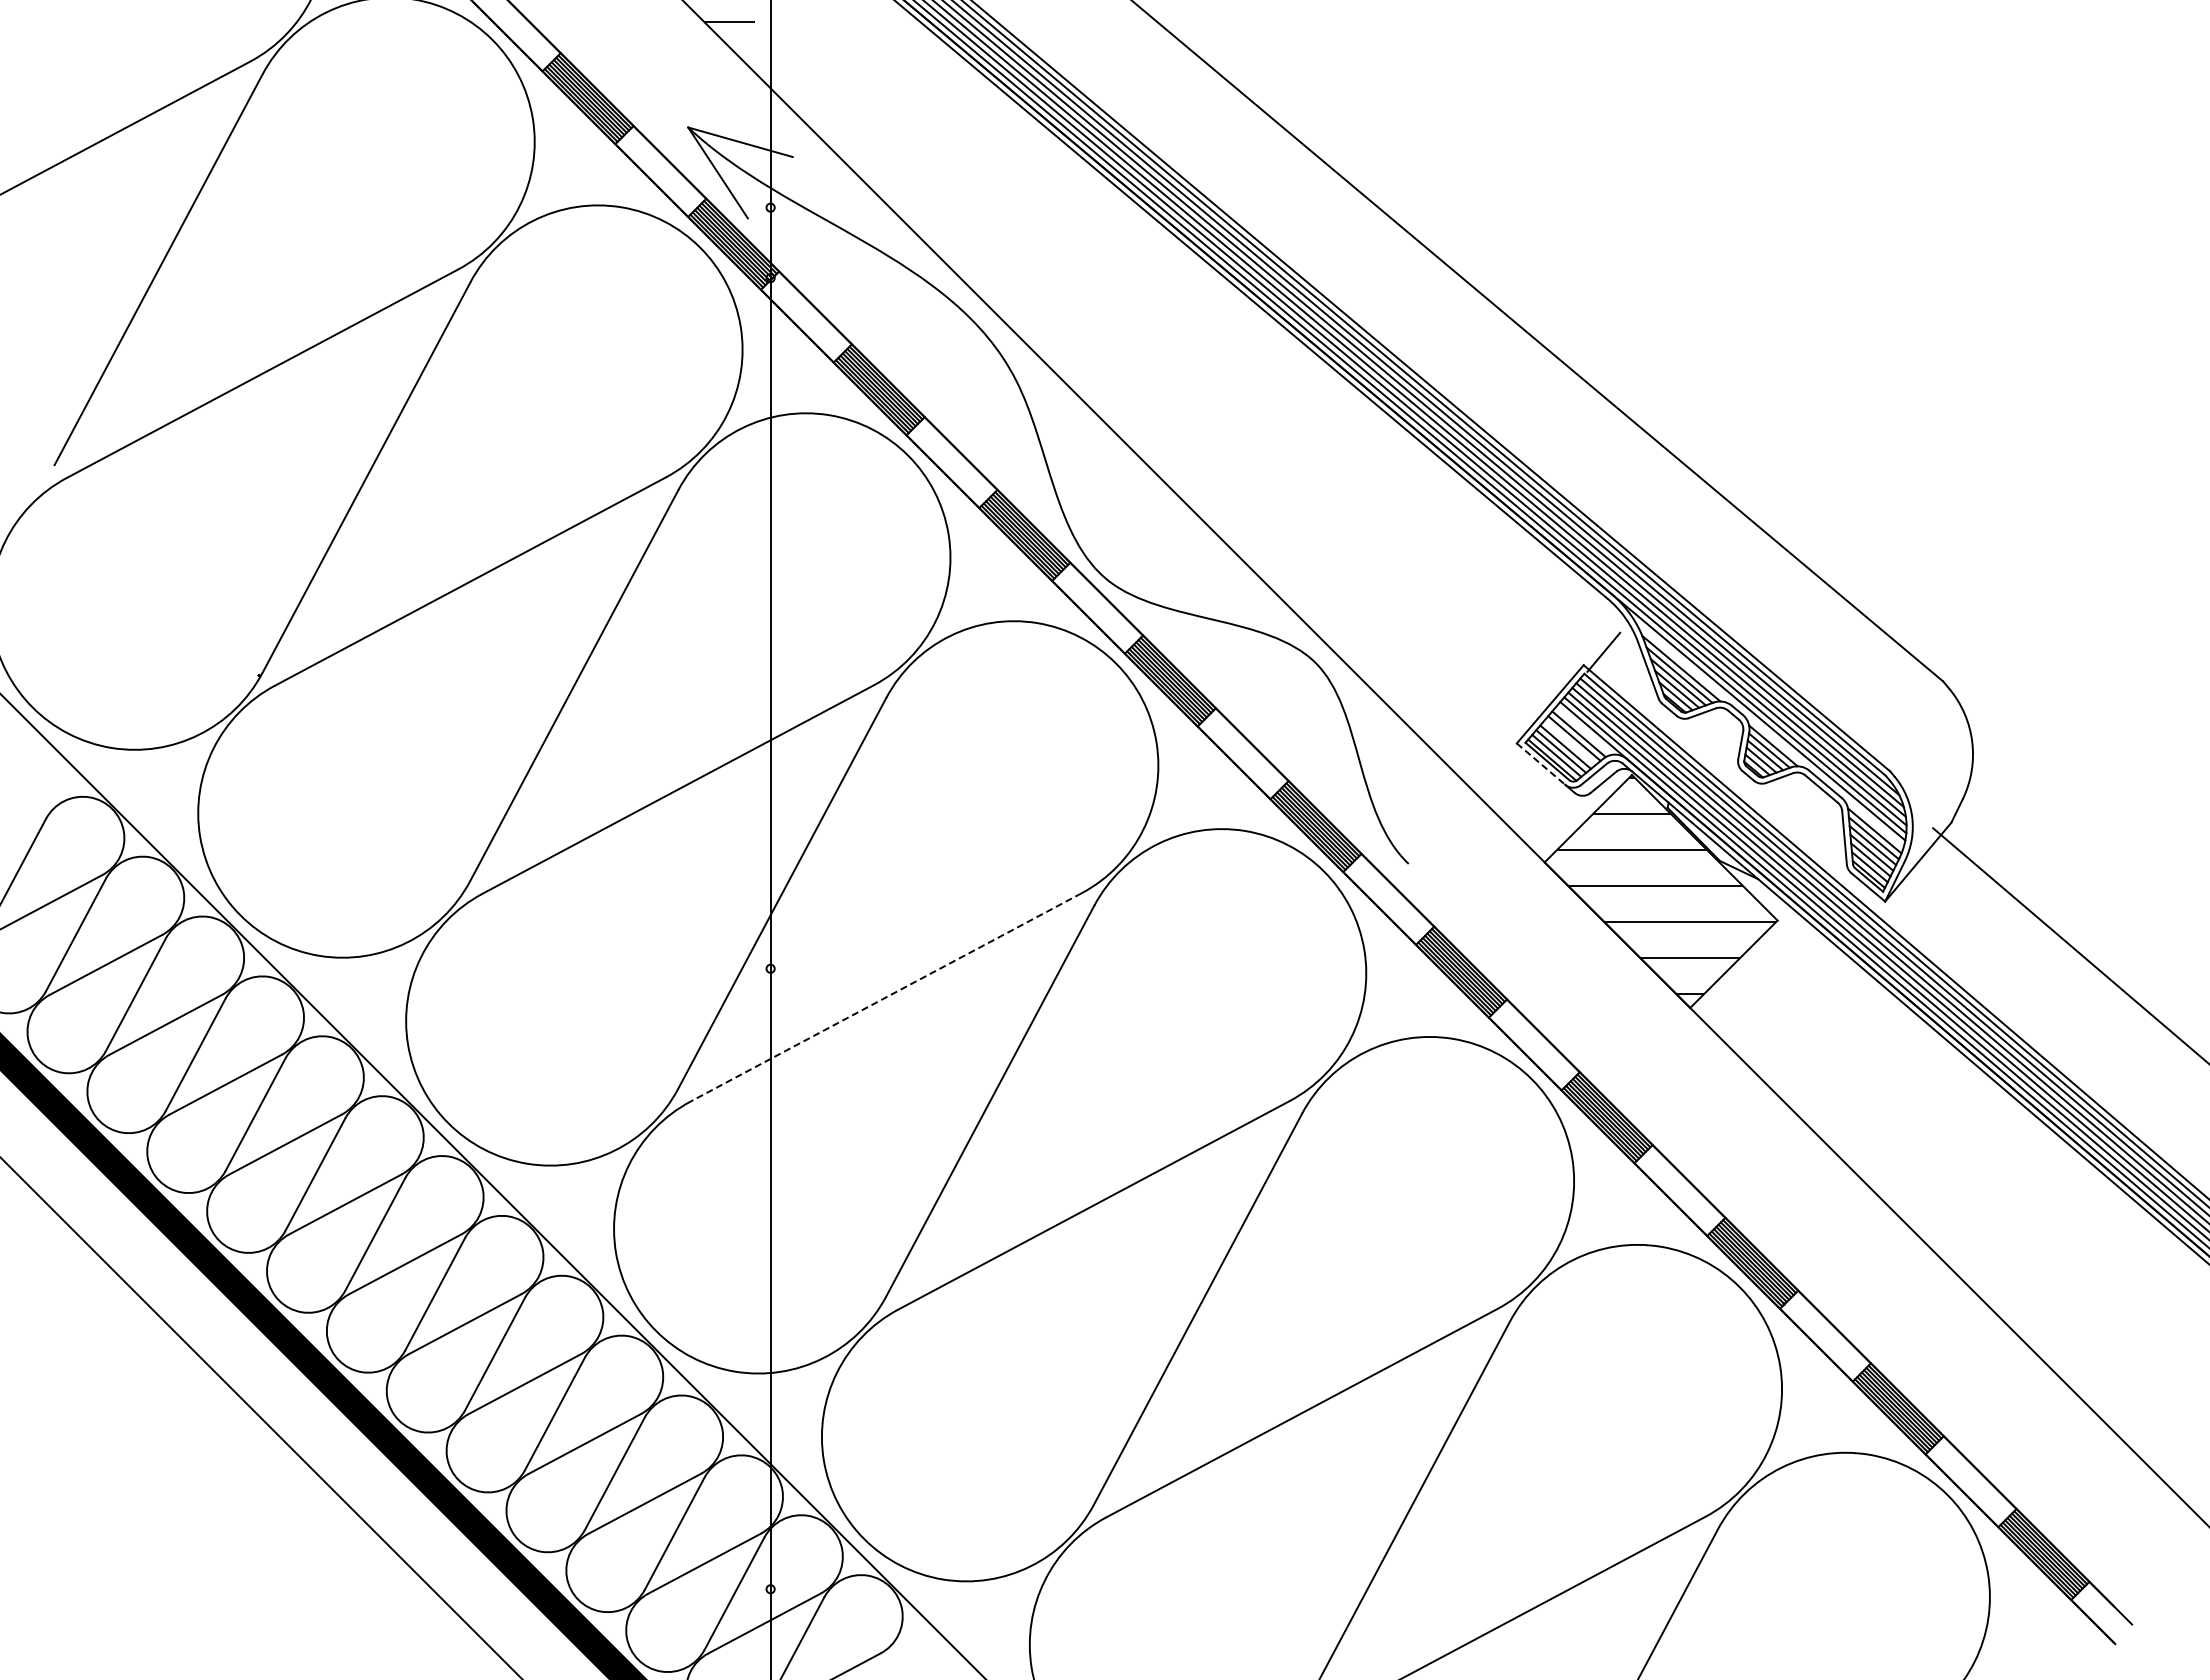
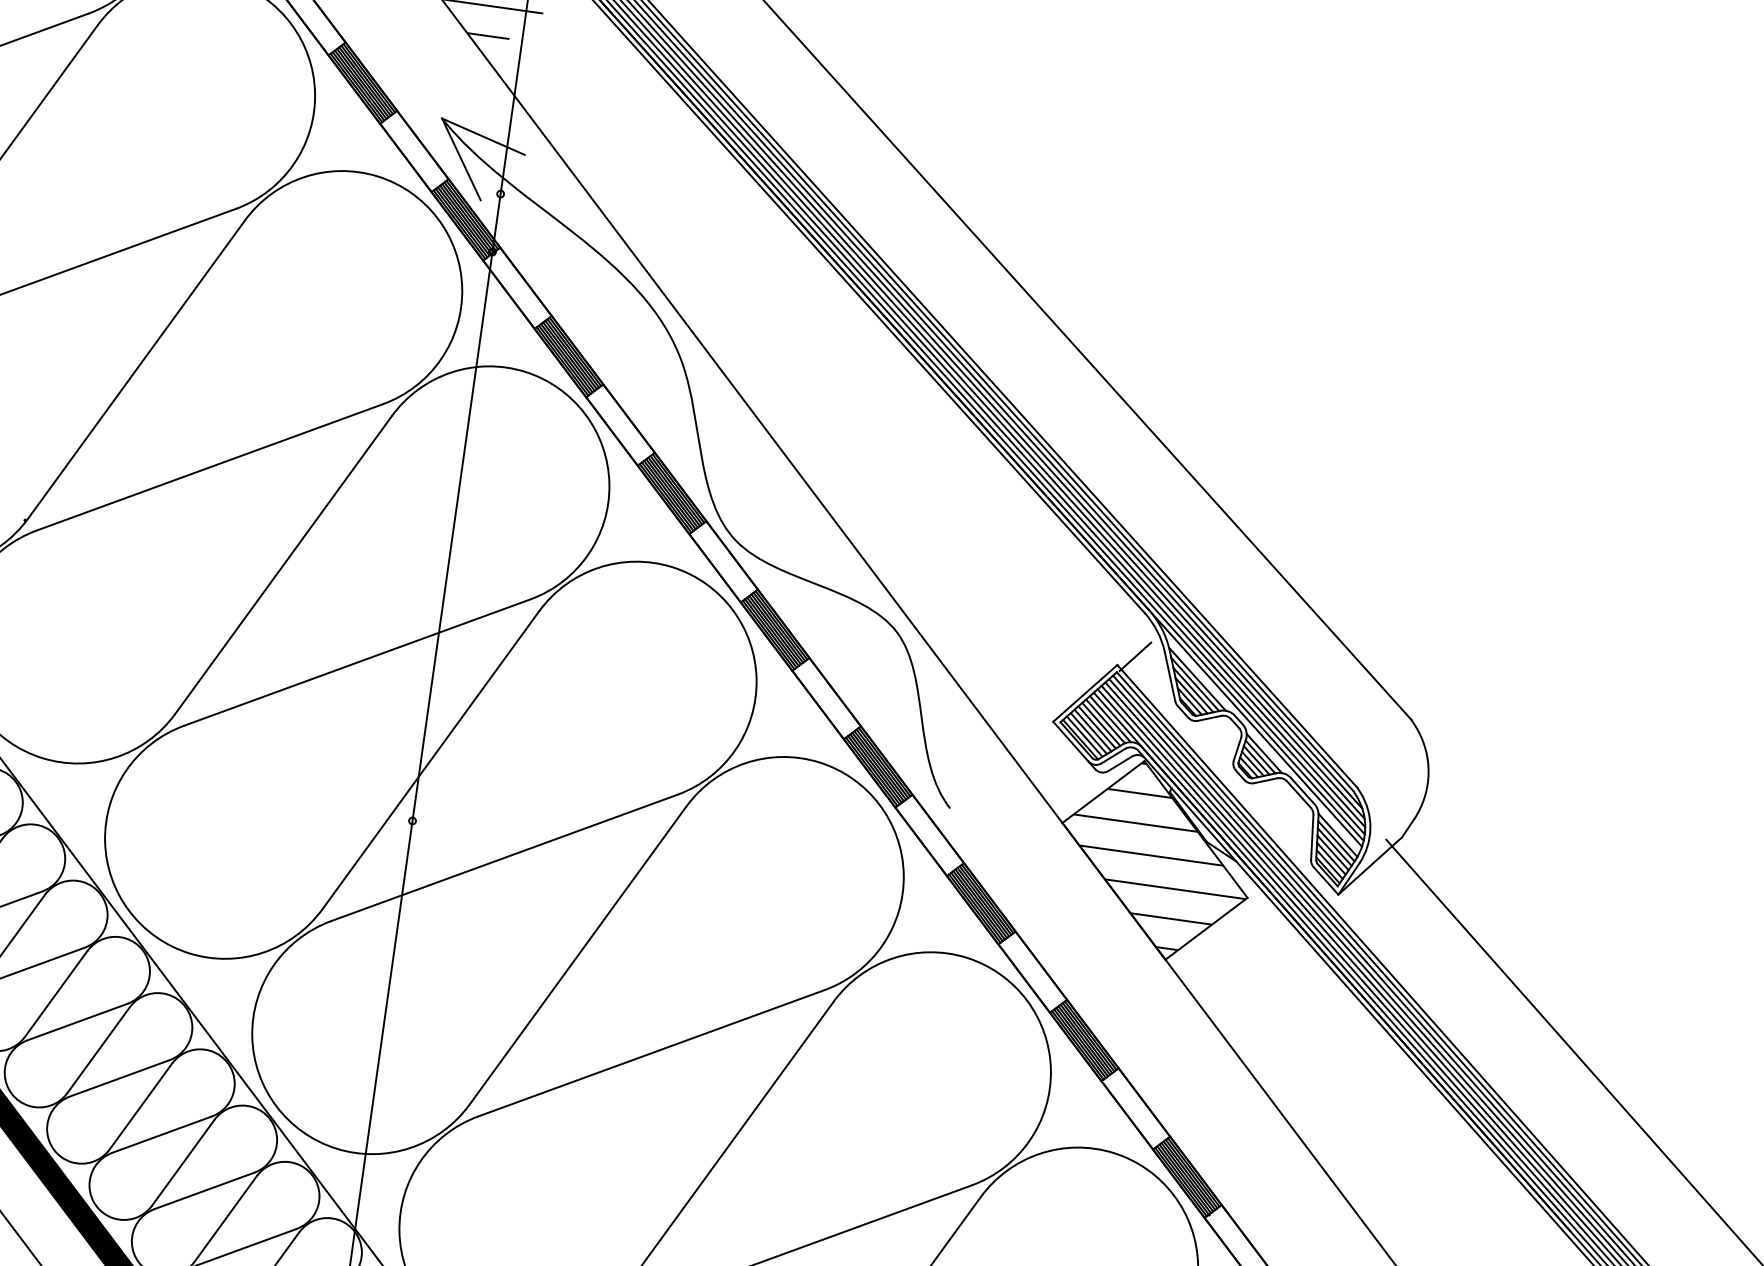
line: (1584, 730) -> (1110, 718), added
line: (1569, 742) -> (1096, 727), added
line: (1541, 764) -> (1071, 741), dashed -> solid
line: (885, 997) -> (503, 857), dashed -> solid

